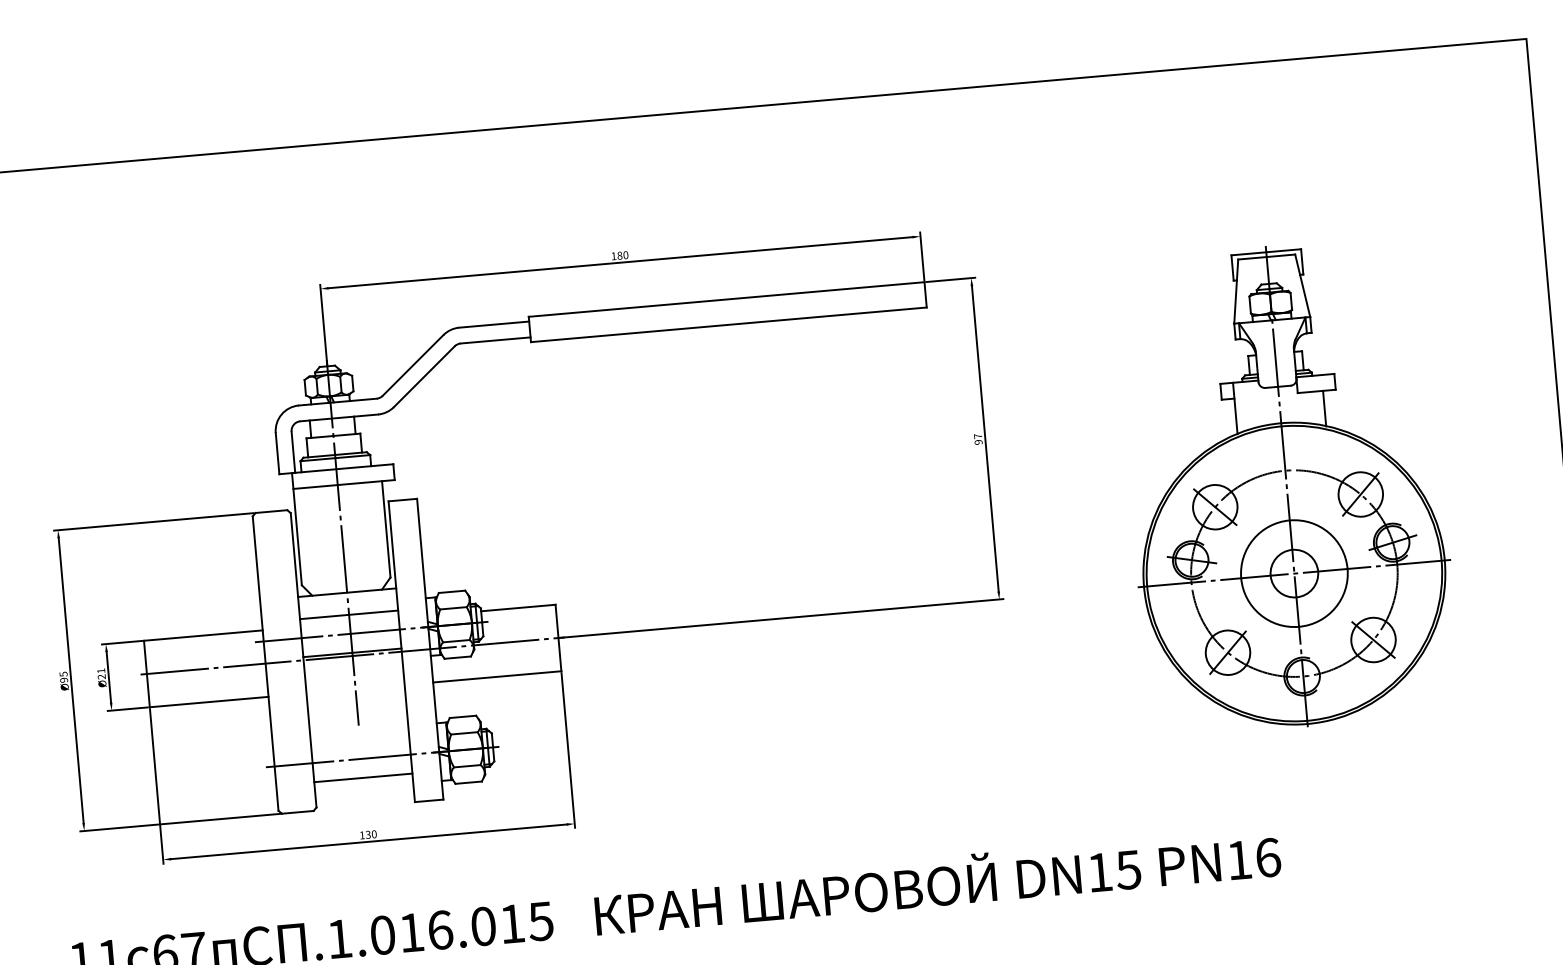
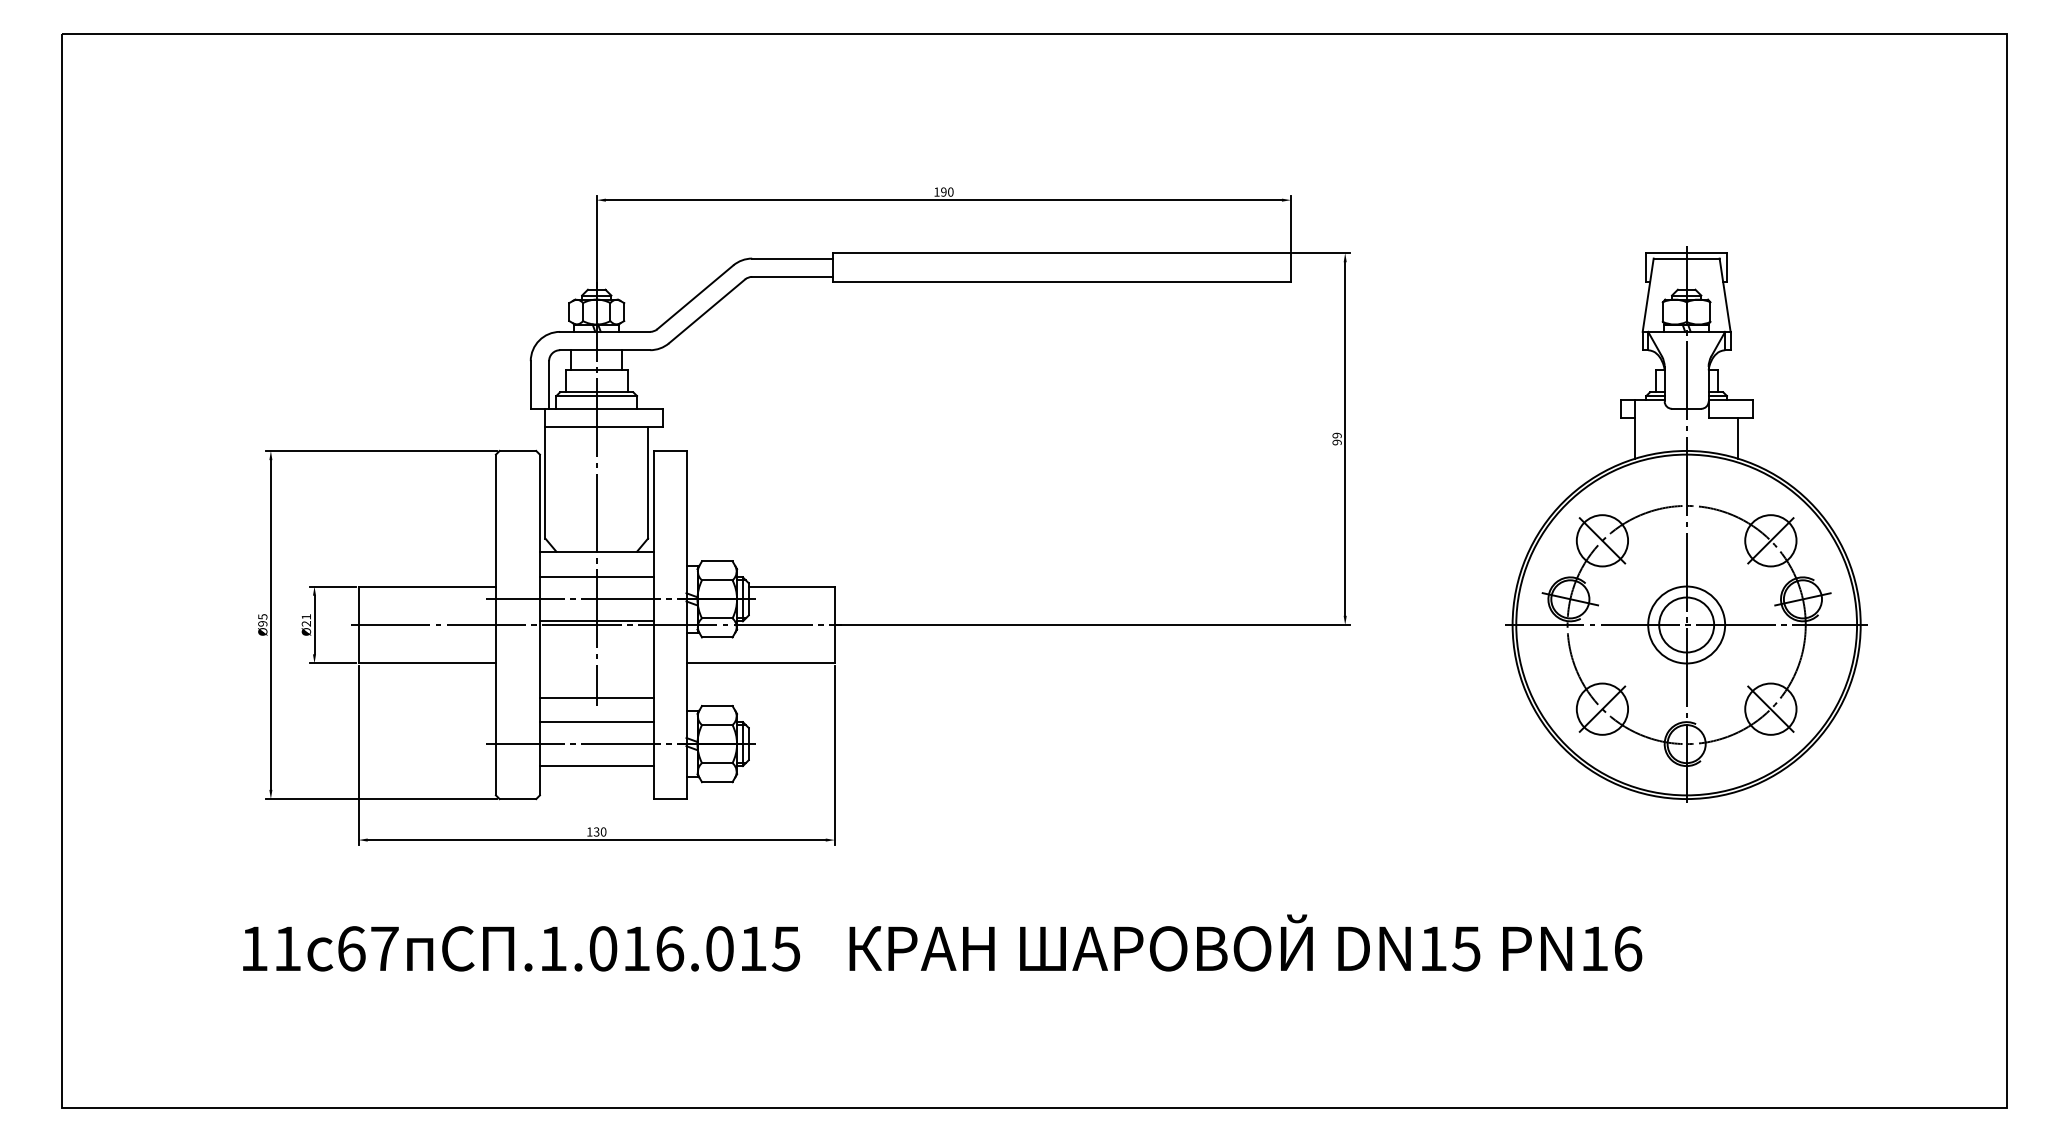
text: (619, 255) -> (943, 191), 180 -> 190
text: (977, 436) -> (1336, 435), 97 -> 99
circle: (1294, 573) -> (1686, 624), size x0.62
line: (358, 719) -> (596, 698), added
line: (359, 740) -> (596, 722), added

